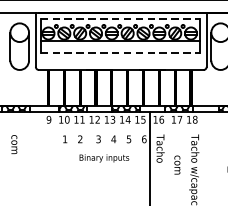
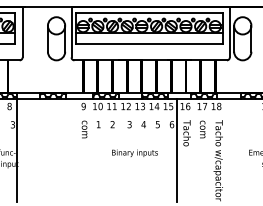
line: (120, 19) -> (149, 13), dashed -> solid
line: (120, 52) -> (149, 44), dashed -> solid
text: (14, 144) -> (84, 129), moved
text: (103, 157) -> (134, 152), moved
text: (177, 165) -> (202, 129), moved

